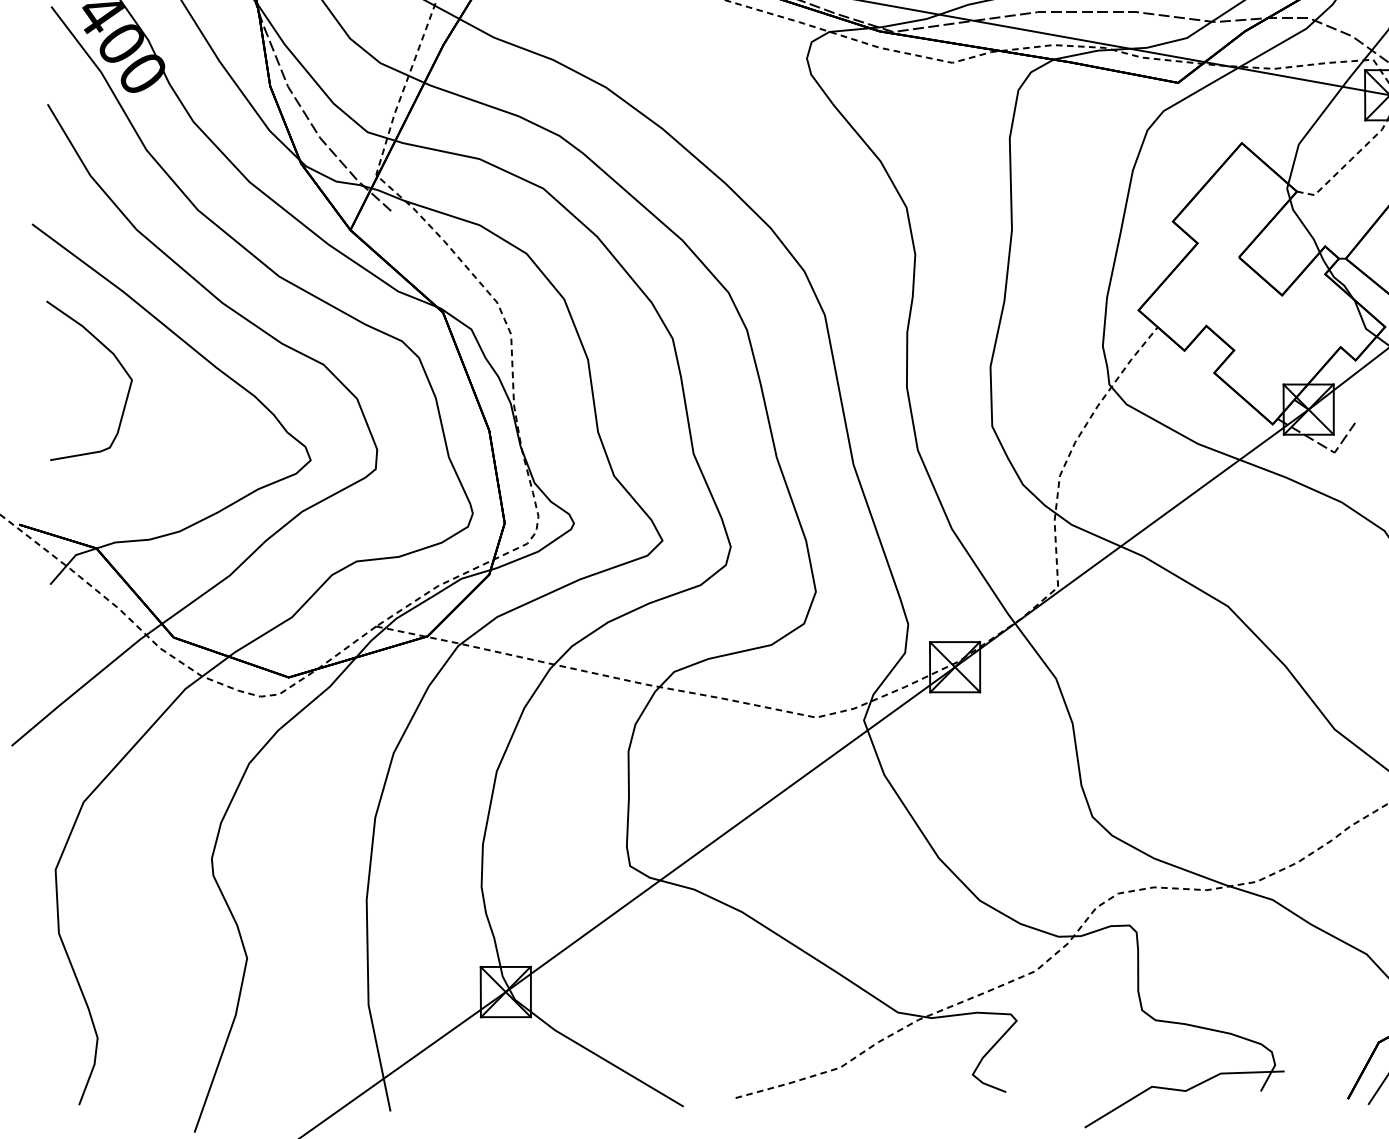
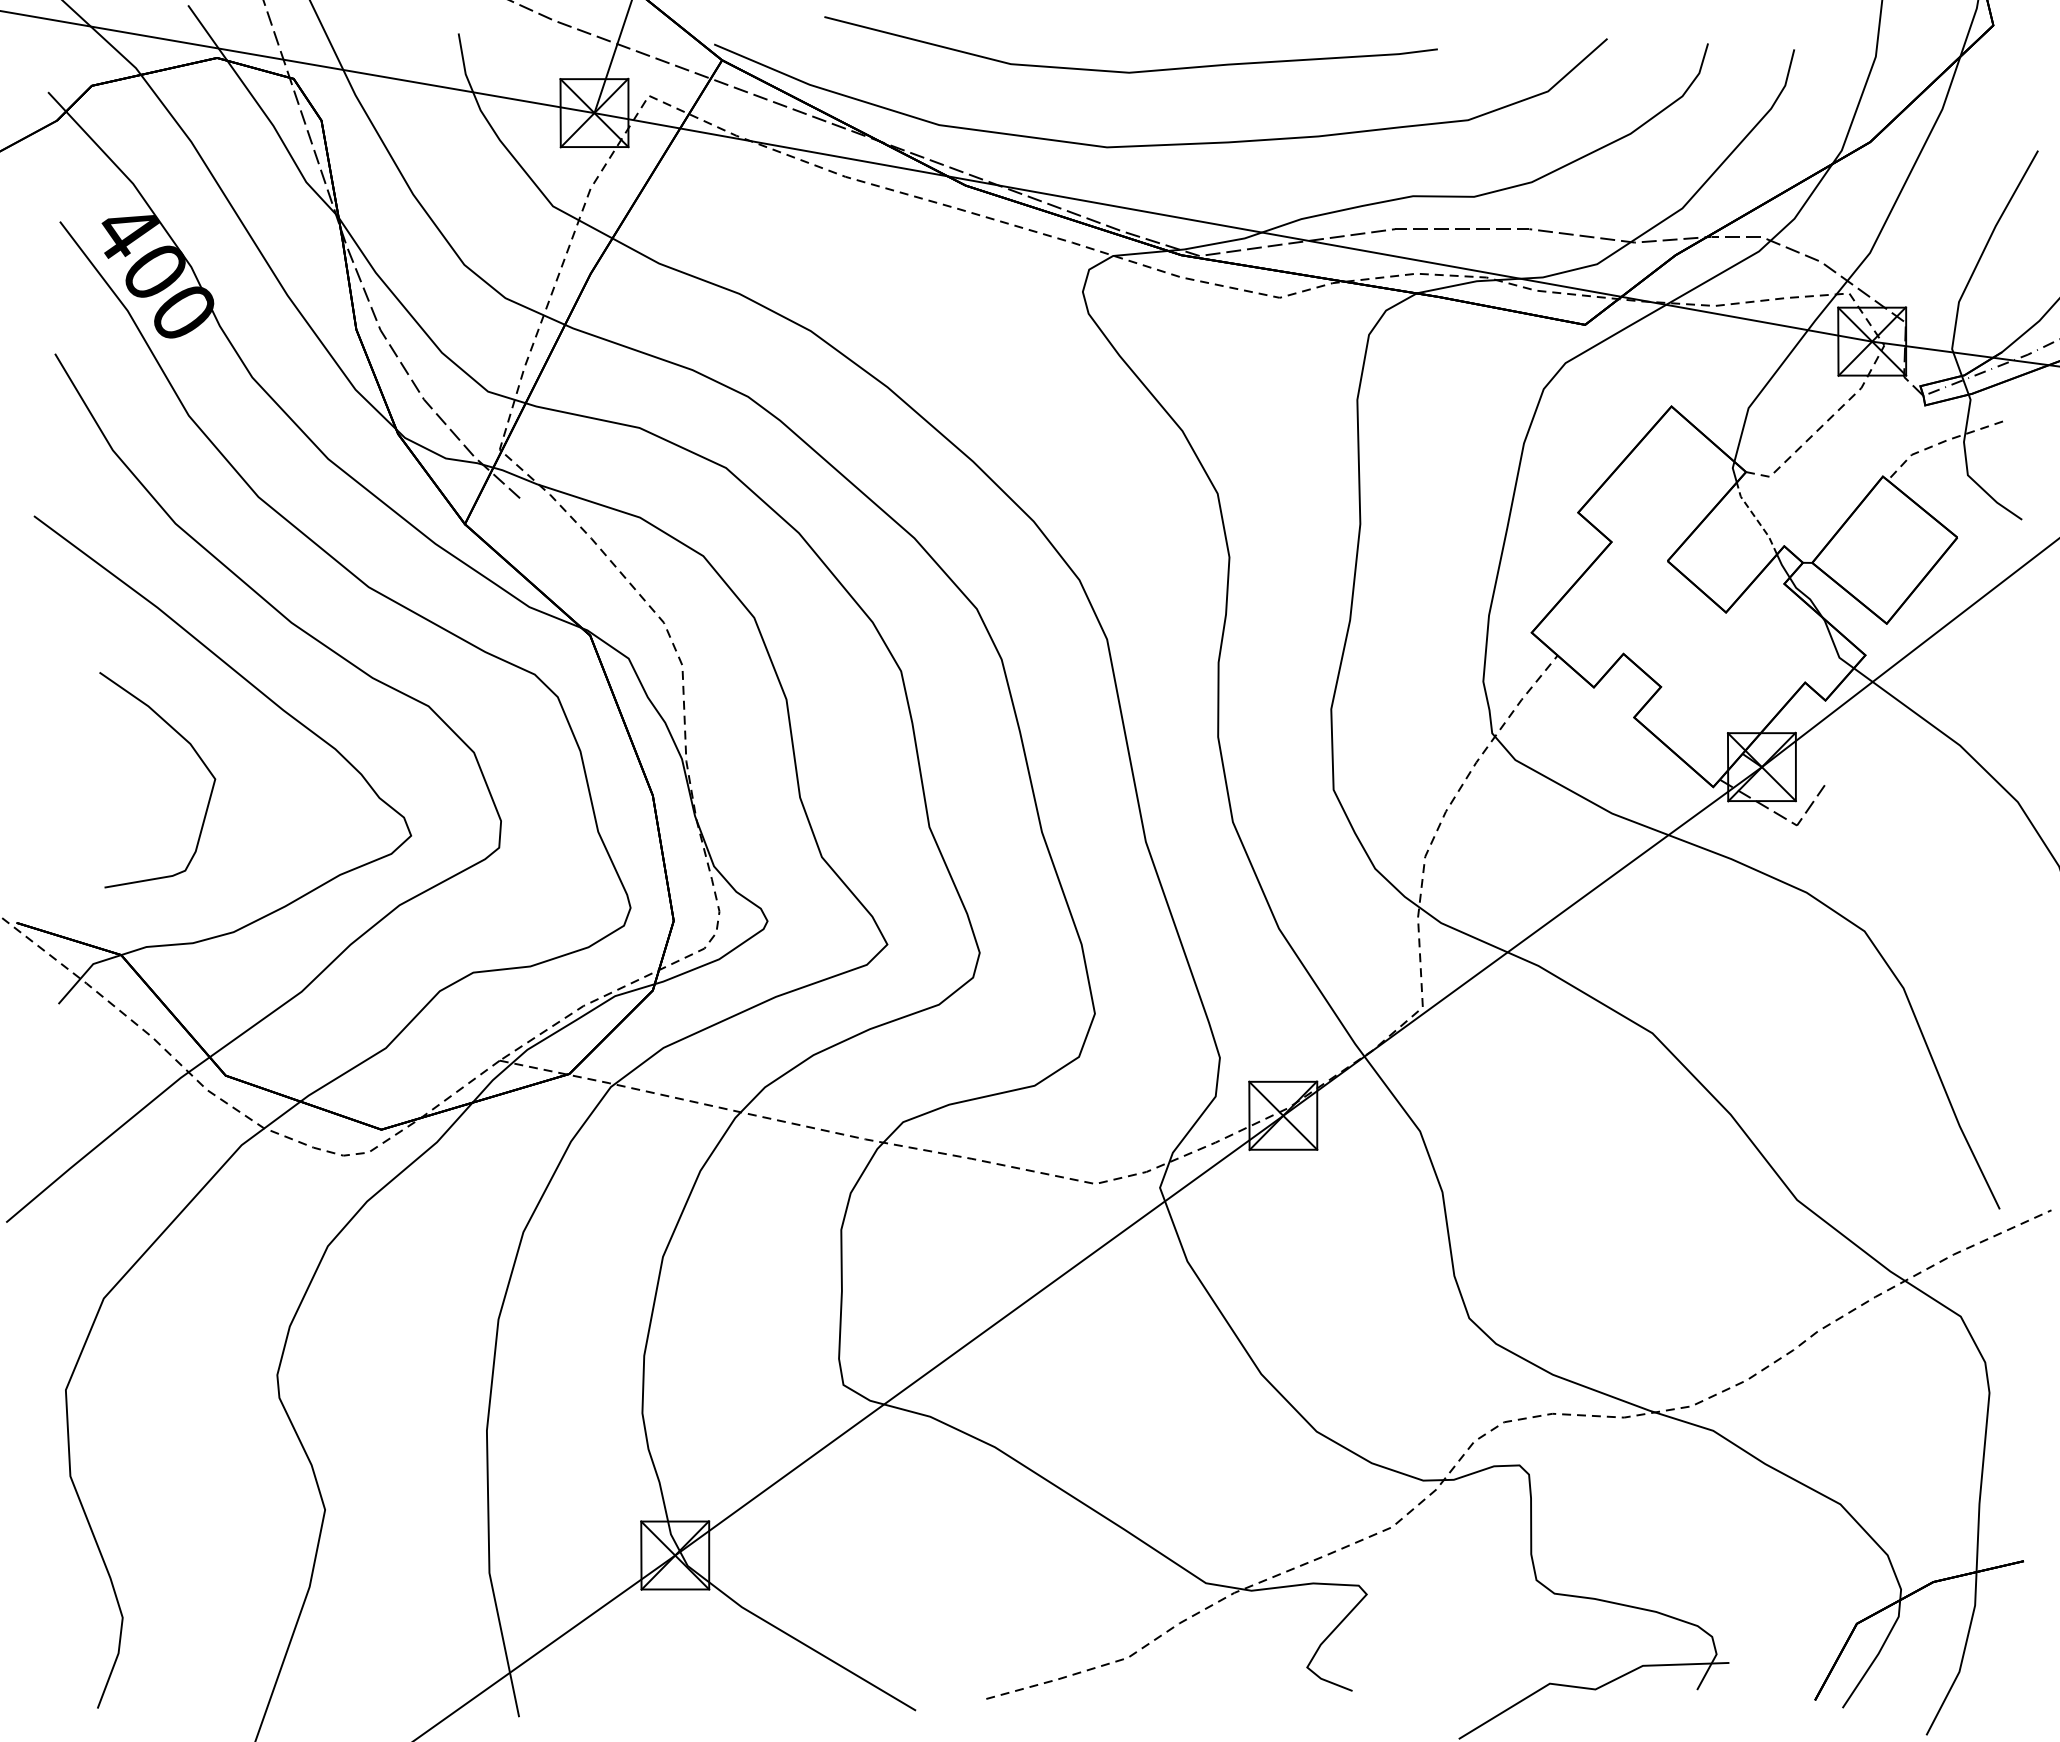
line: (1304, 225) -> (1756, 518), solid -> dashed
curve: (115, 358) -> (193, 750), moved

